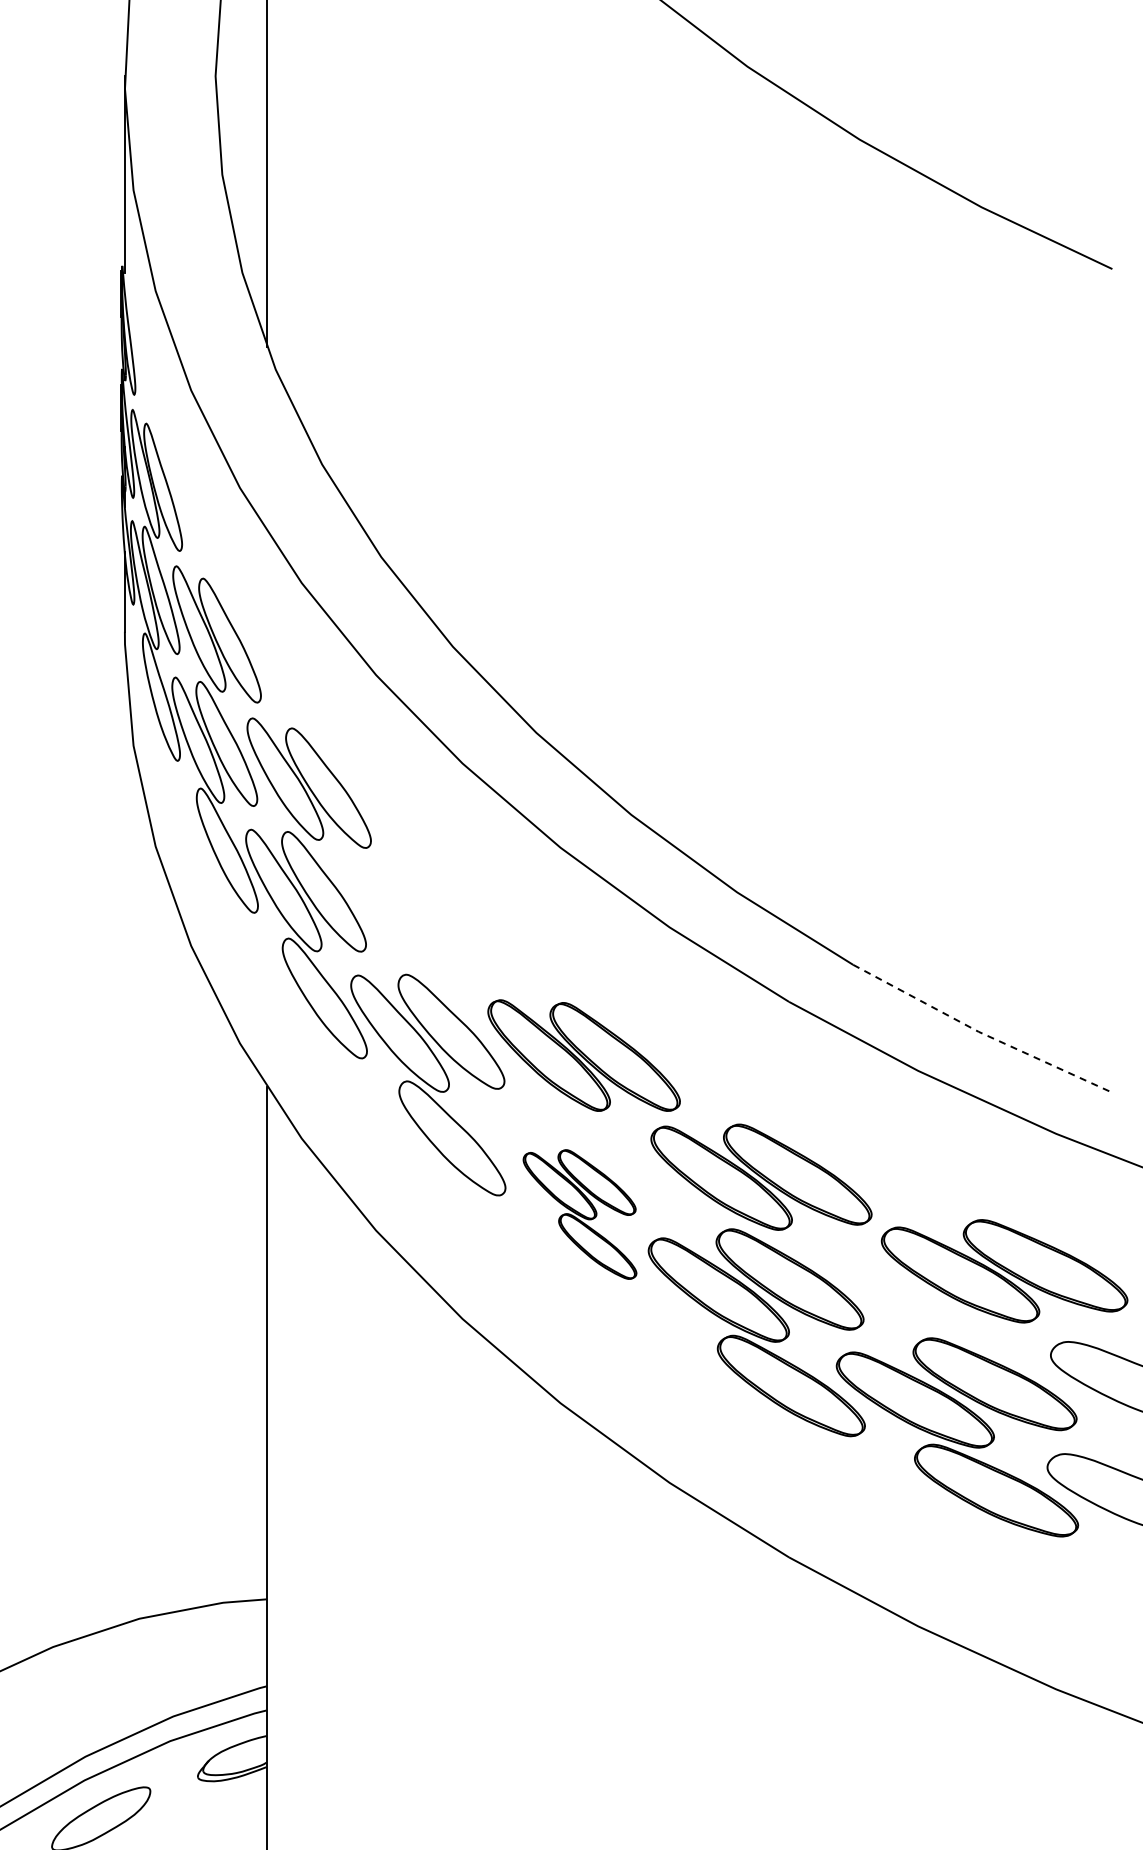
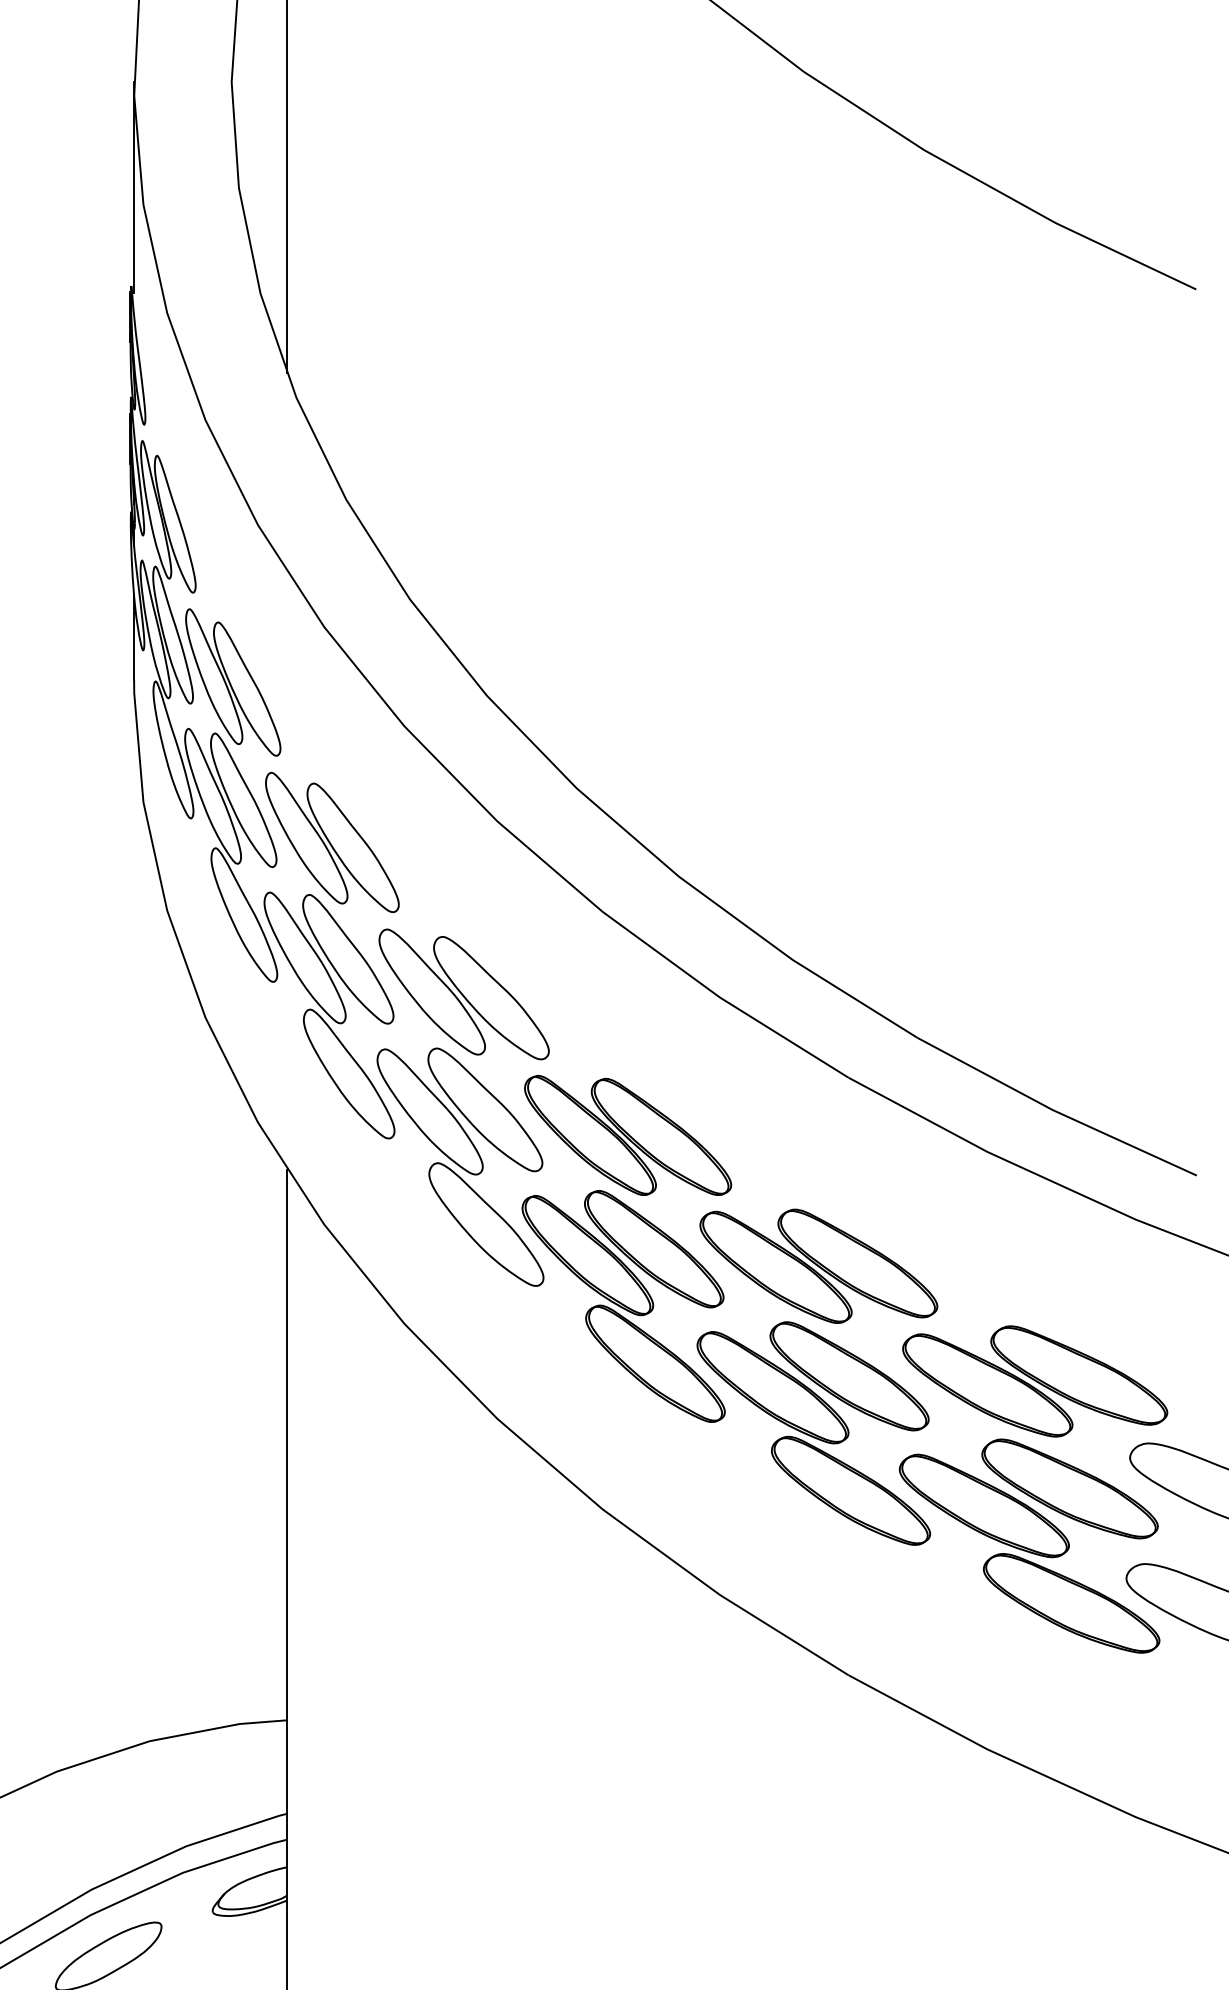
part: (431, 924) -> (463, 994), added
line: (980, 1032) -> (1054, 1110), dashed -> solid
part: (579, 1214) -> (623, 1306), size x1.67
part: (1004, 1271) -> (1035, 1381), moved

